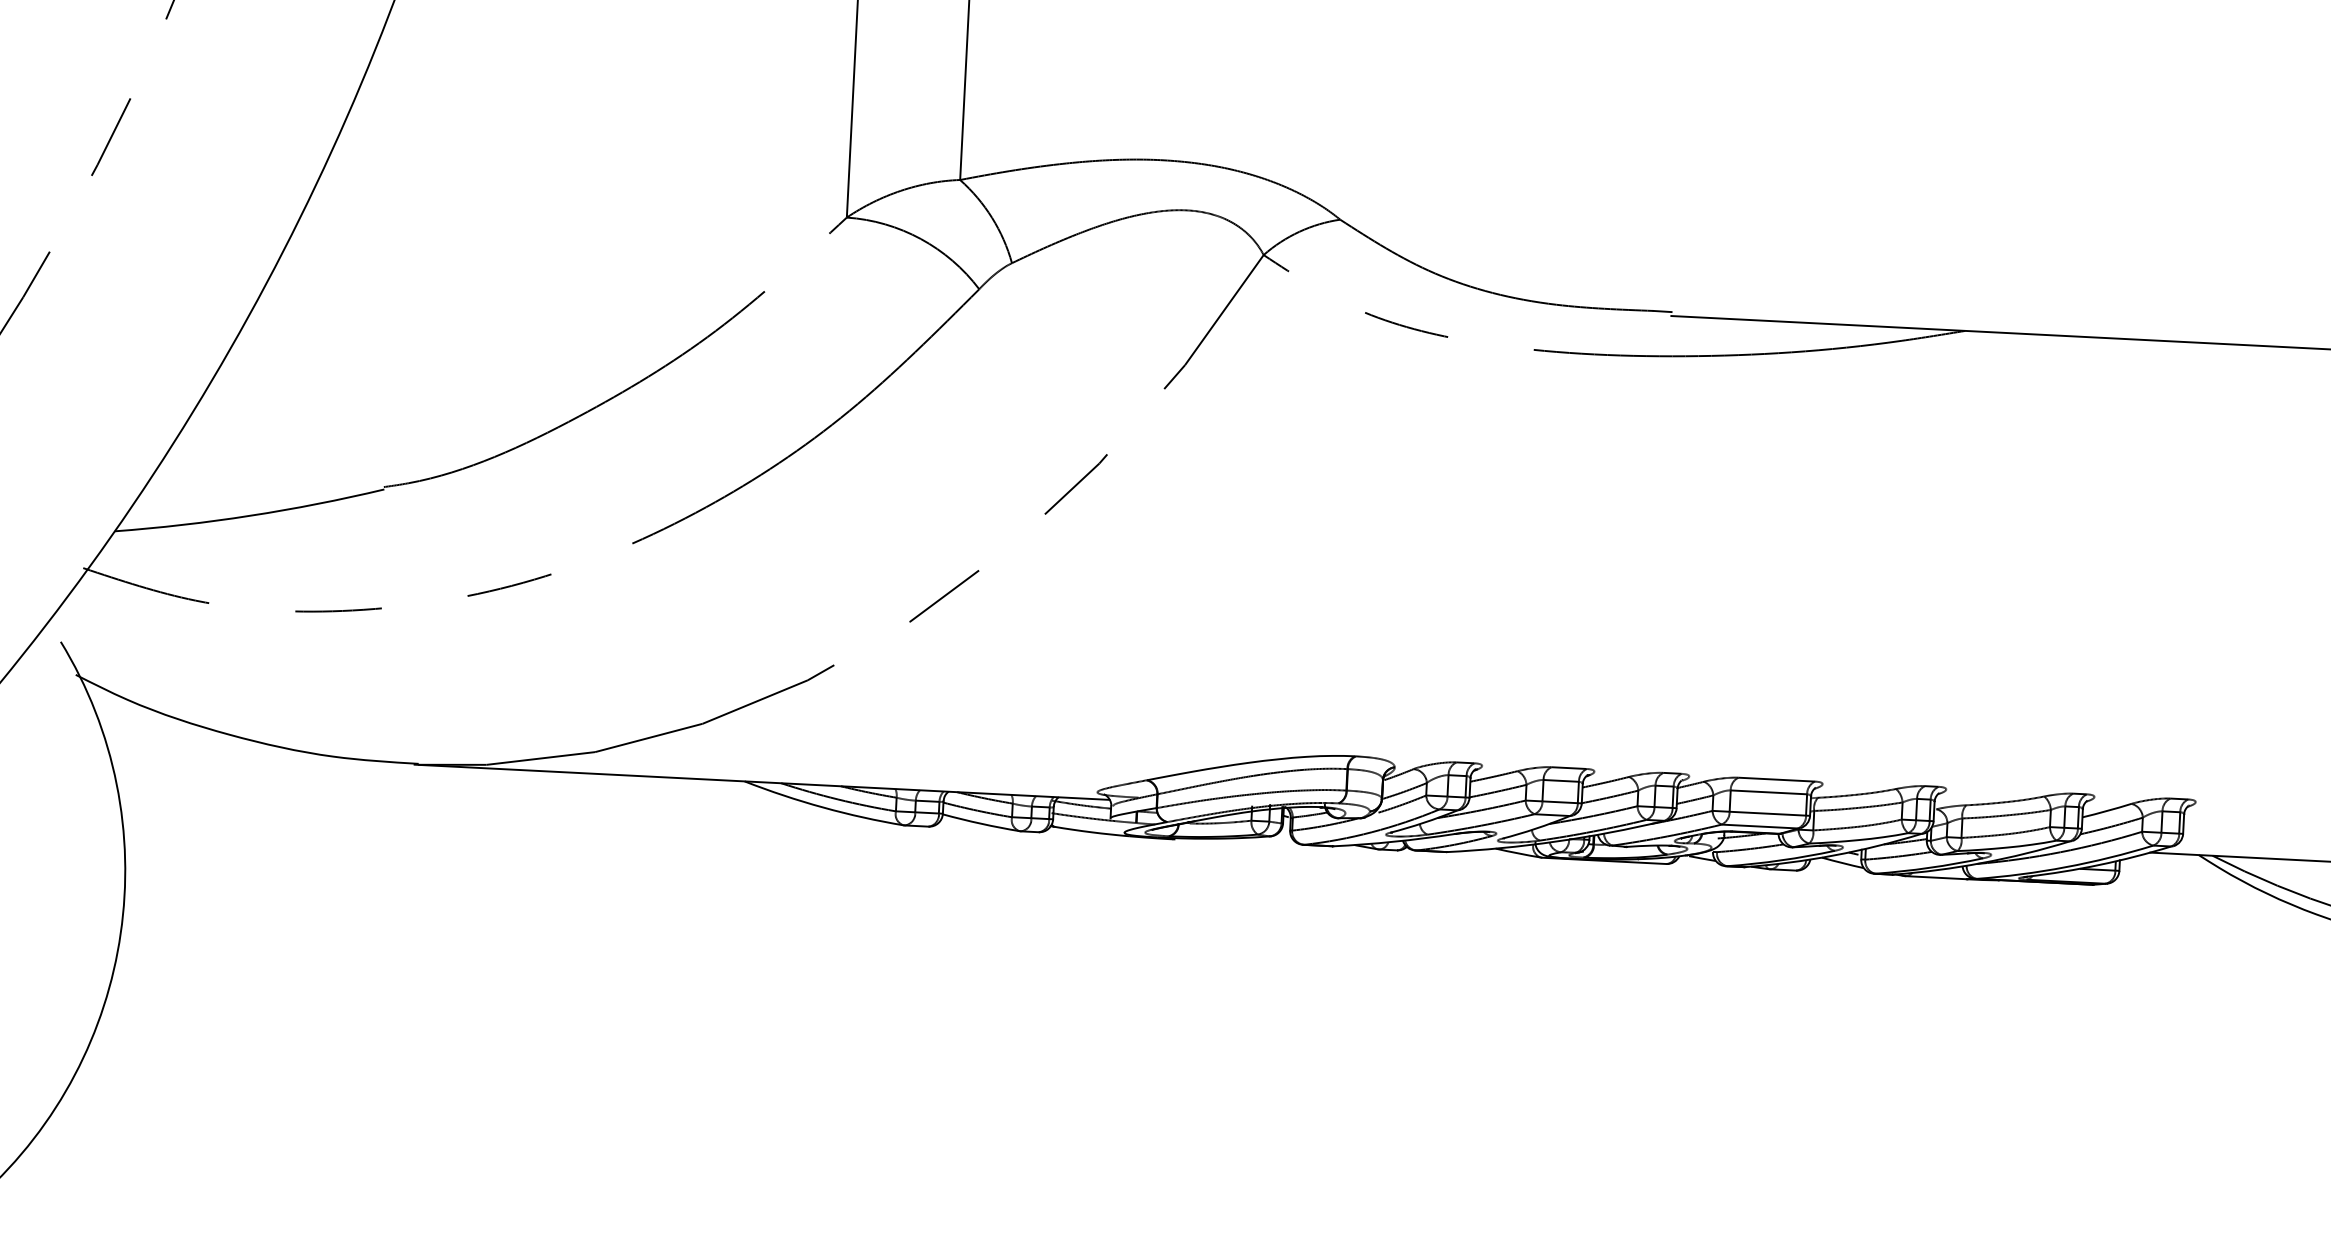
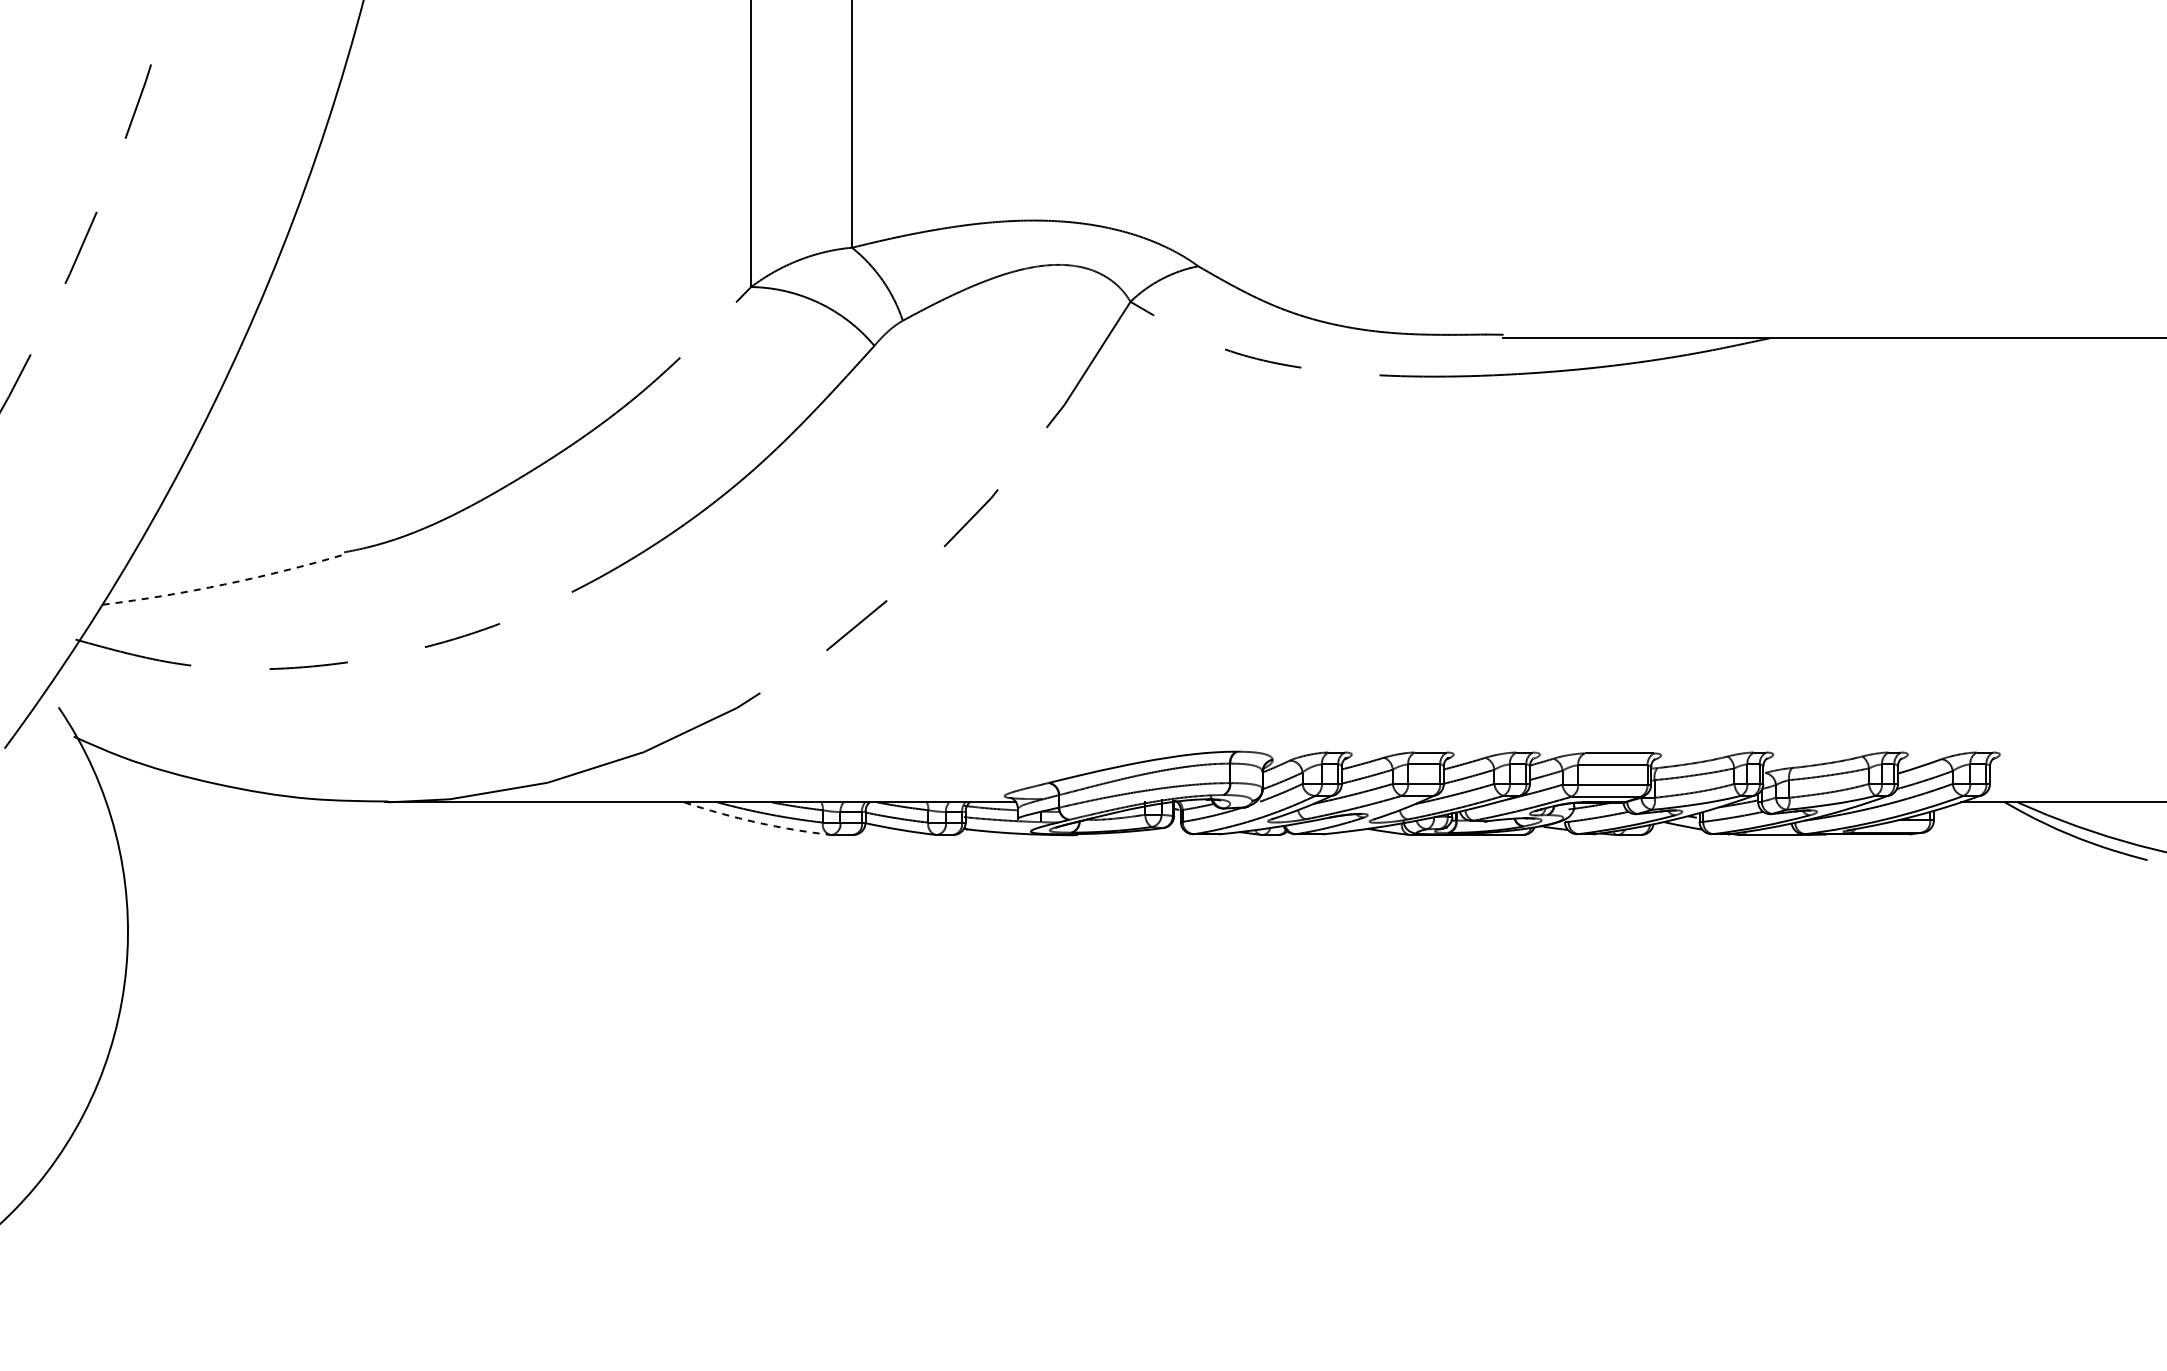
arc: (250, 515) -> (224, 584), solid -> dashed
arc: (822, 807) -> (756, 822), solid -> dashed

